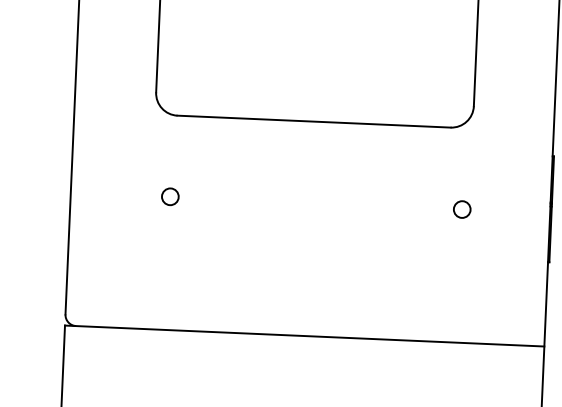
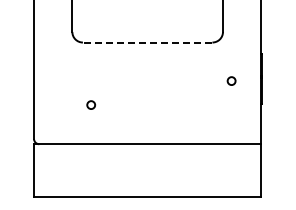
line: (313, 121) -> (147, 42), solid -> dashed
circle: (168, 195) -> (90, 104), moved
circle: (462, 208) -> (231, 80), moved

